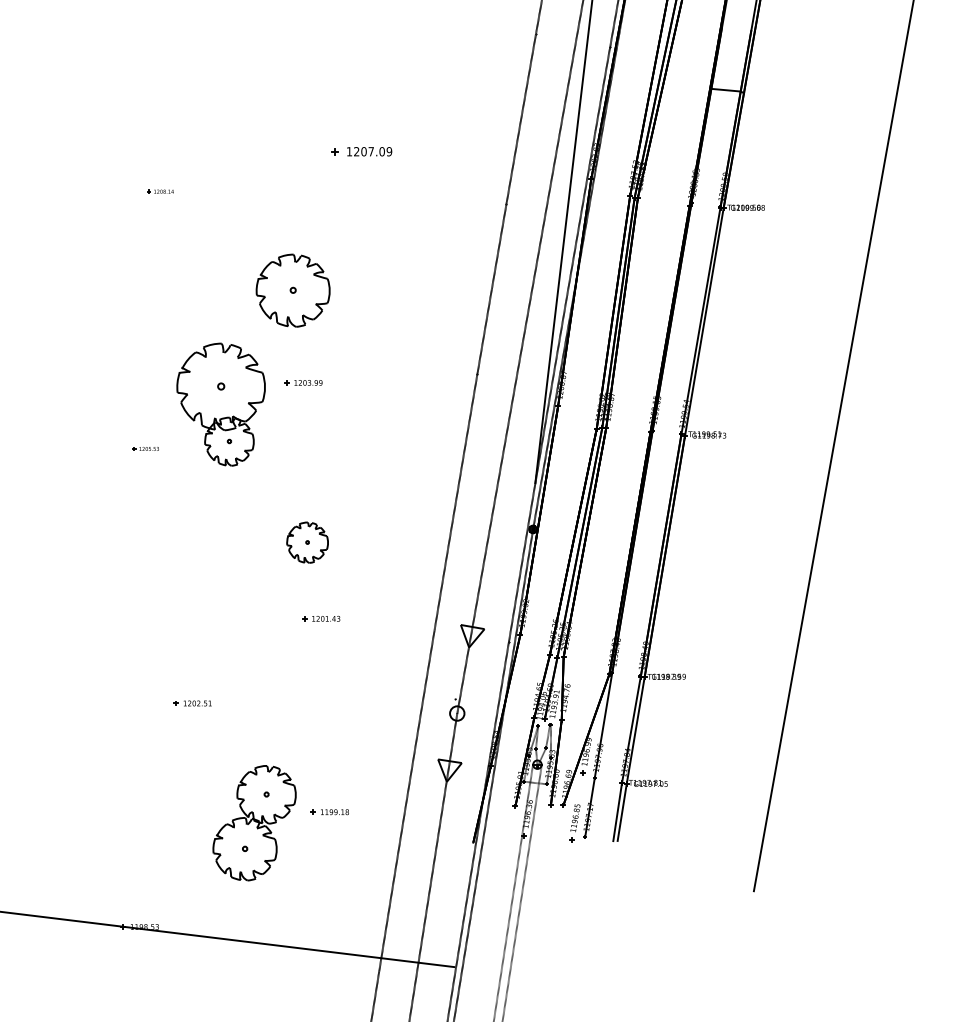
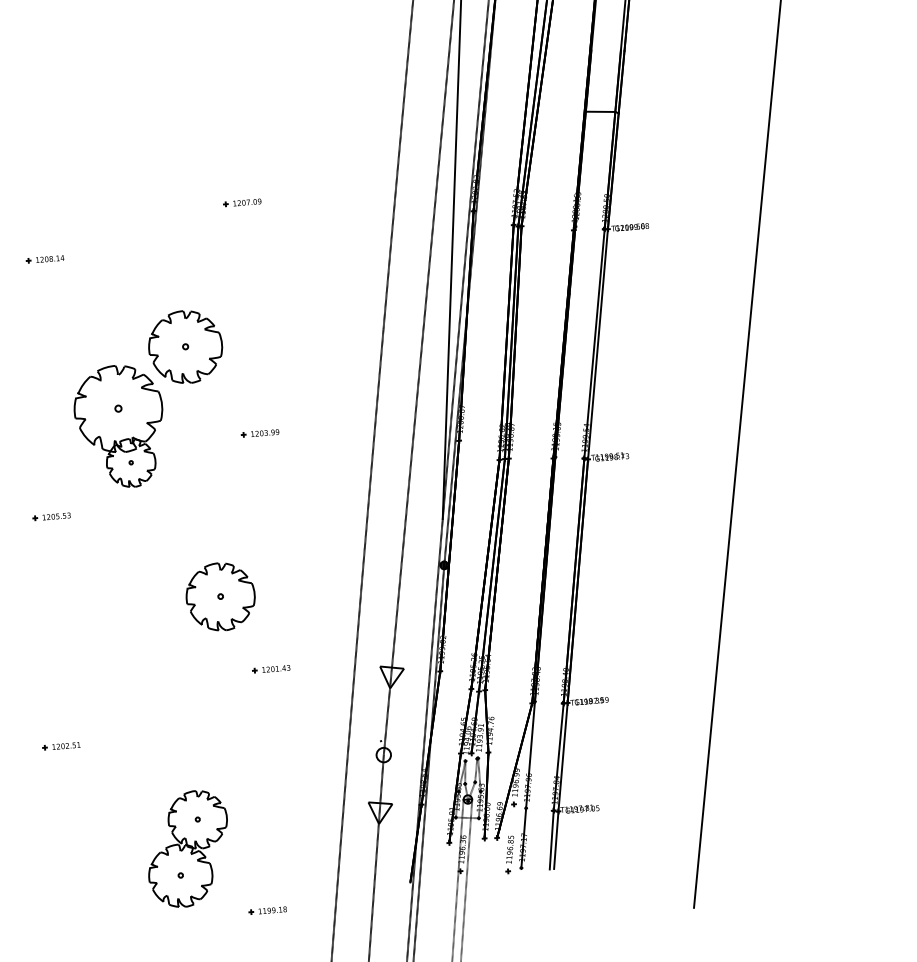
part: (361, 151) -> (242, 202), size x0.62
part: (160, 191) -> (45, 259), size x1.43
part: (303, 382) -> (260, 433), moved
part: (220, 404) -> (119, 426), moved
part: (145, 448) -> (51, 516), size x1.43
part: (307, 542) -> (220, 596), size x1.67
part: (321, 618) -> (271, 668), moved
part: (192, 703) -> (61, 746), moved
part: (329, 812) -> (267, 911), moved
part: (254, 823) -> (188, 849), moved

